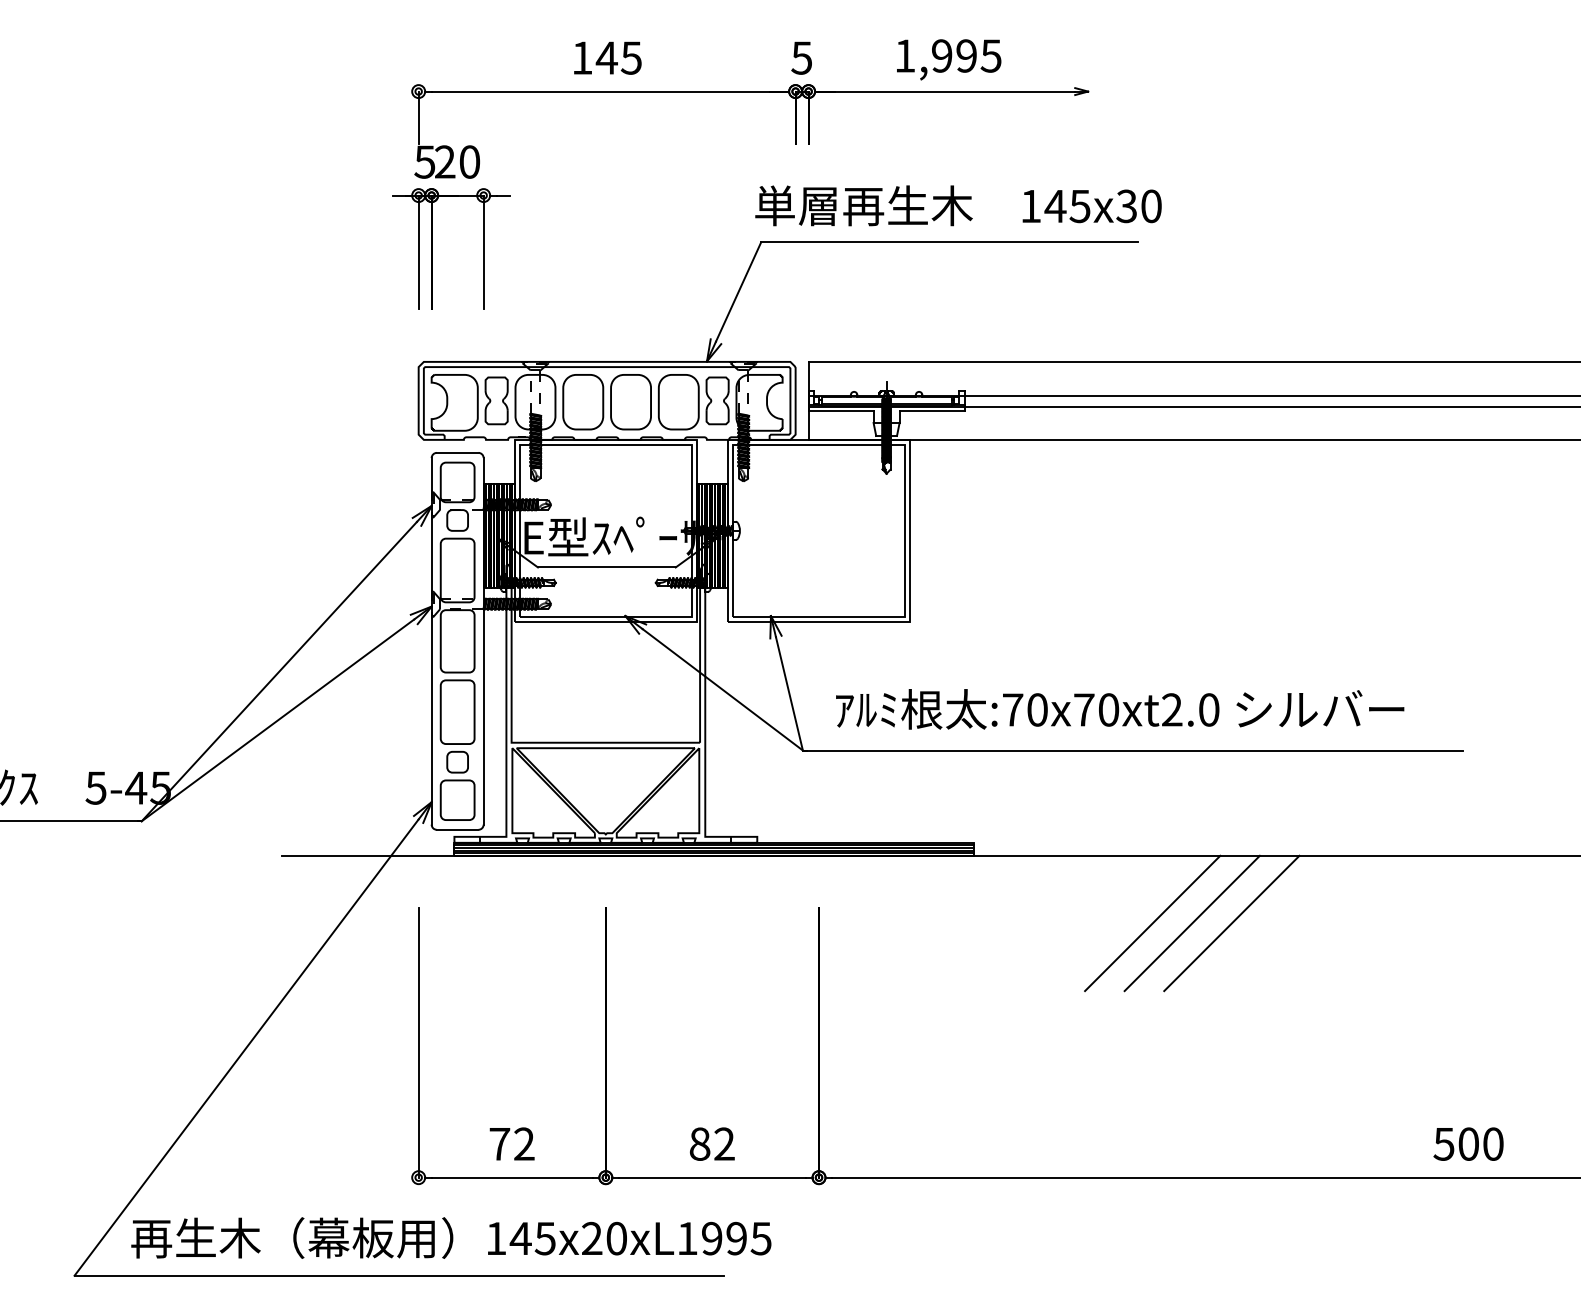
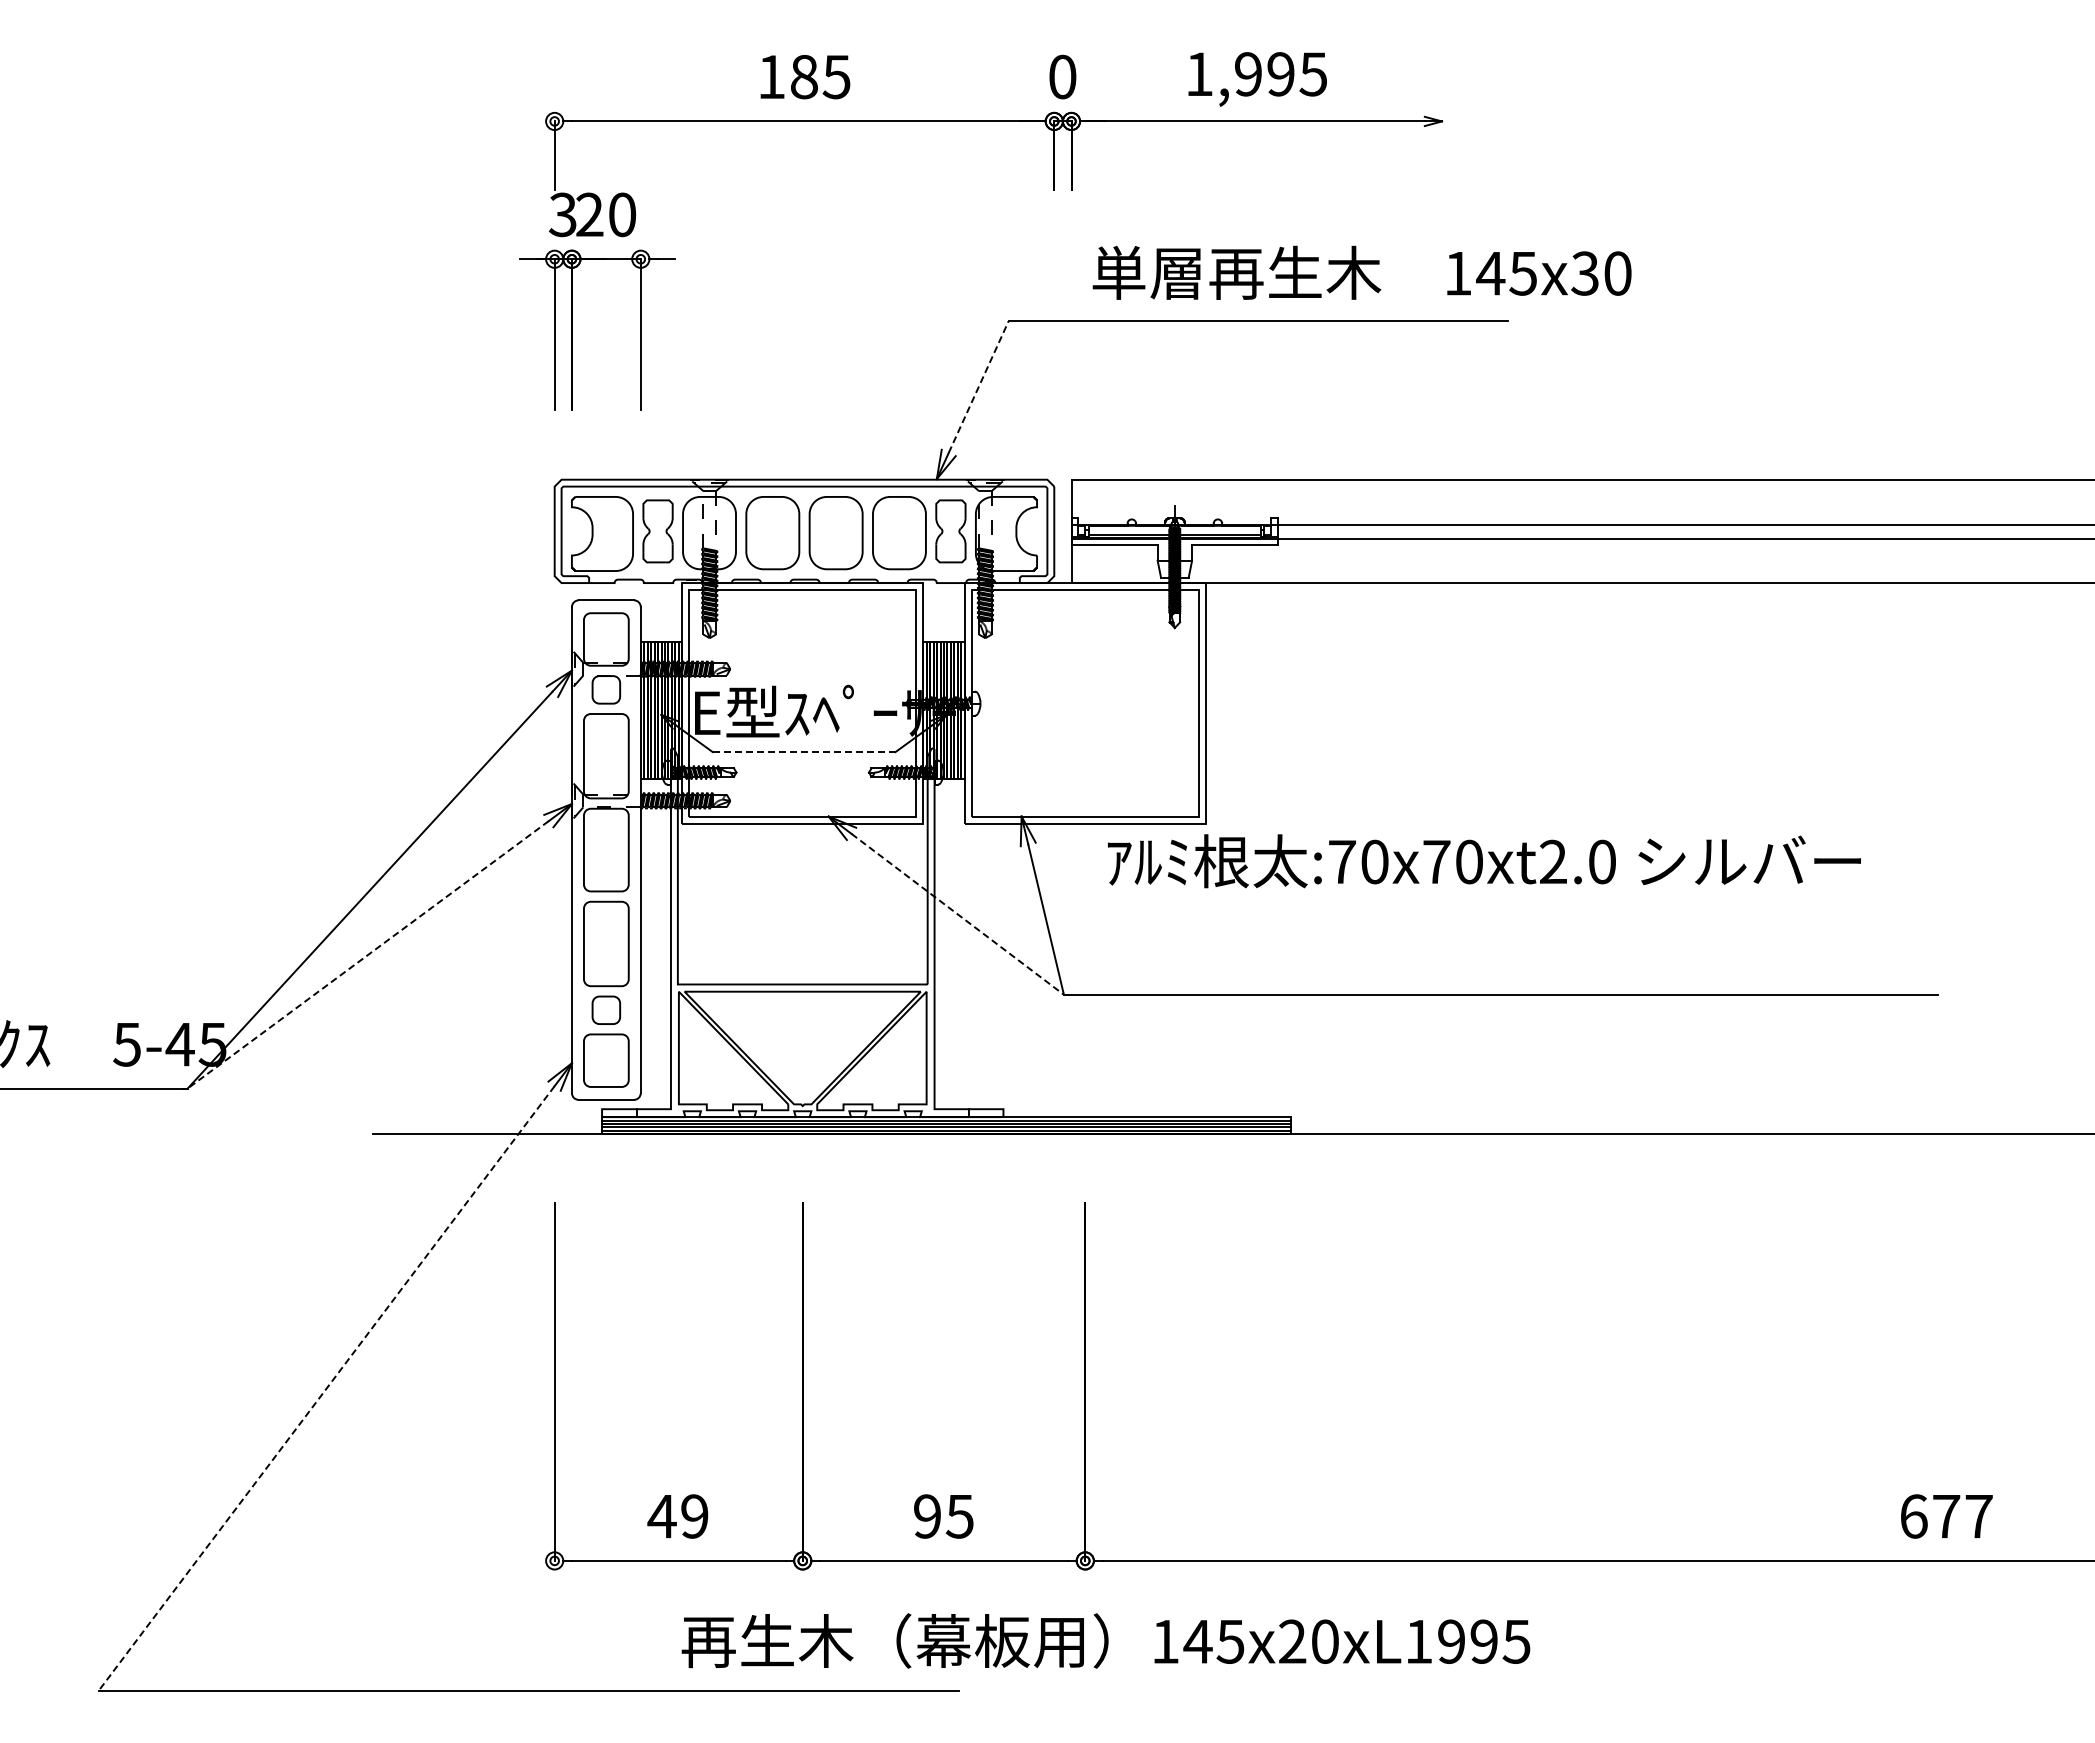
text: (801, 57) -> (1062, 76), 5 -> 0
text: (606, 58) -> (803, 77), 145 -> 185
text: (424, 161) -> (562, 214), 5 -> 3
text: (957, 205) -> (1361, 272), moved
line: (738, 291) -> (978, 386), solid -> dashed
line: (607, 567) -> (804, 752), solid -> dashed
line: (723, 689) -> (958, 914), solid -> dashed
text: (1120, 709) -> (1484, 861), moved
line: (278, 720) -> (368, 954), solid -> dashed
line: (1152, 923) -> (1527, 1223), removed
line: (1191, 923) -> (1579, 1223), removed
line: (1231, 923) -> (1632, 1223), removed
line: (246, 1047) -> (326, 1388), solid -> dashed
text: (511, 1144) -> (677, 1516), 72 -> 49
text: (712, 1144) -> (943, 1516), 82 -> 95
text: (1468, 1144) -> (1945, 1516), 500 -> 677
text: (450, 1237) -> (1105, 1640), moved

